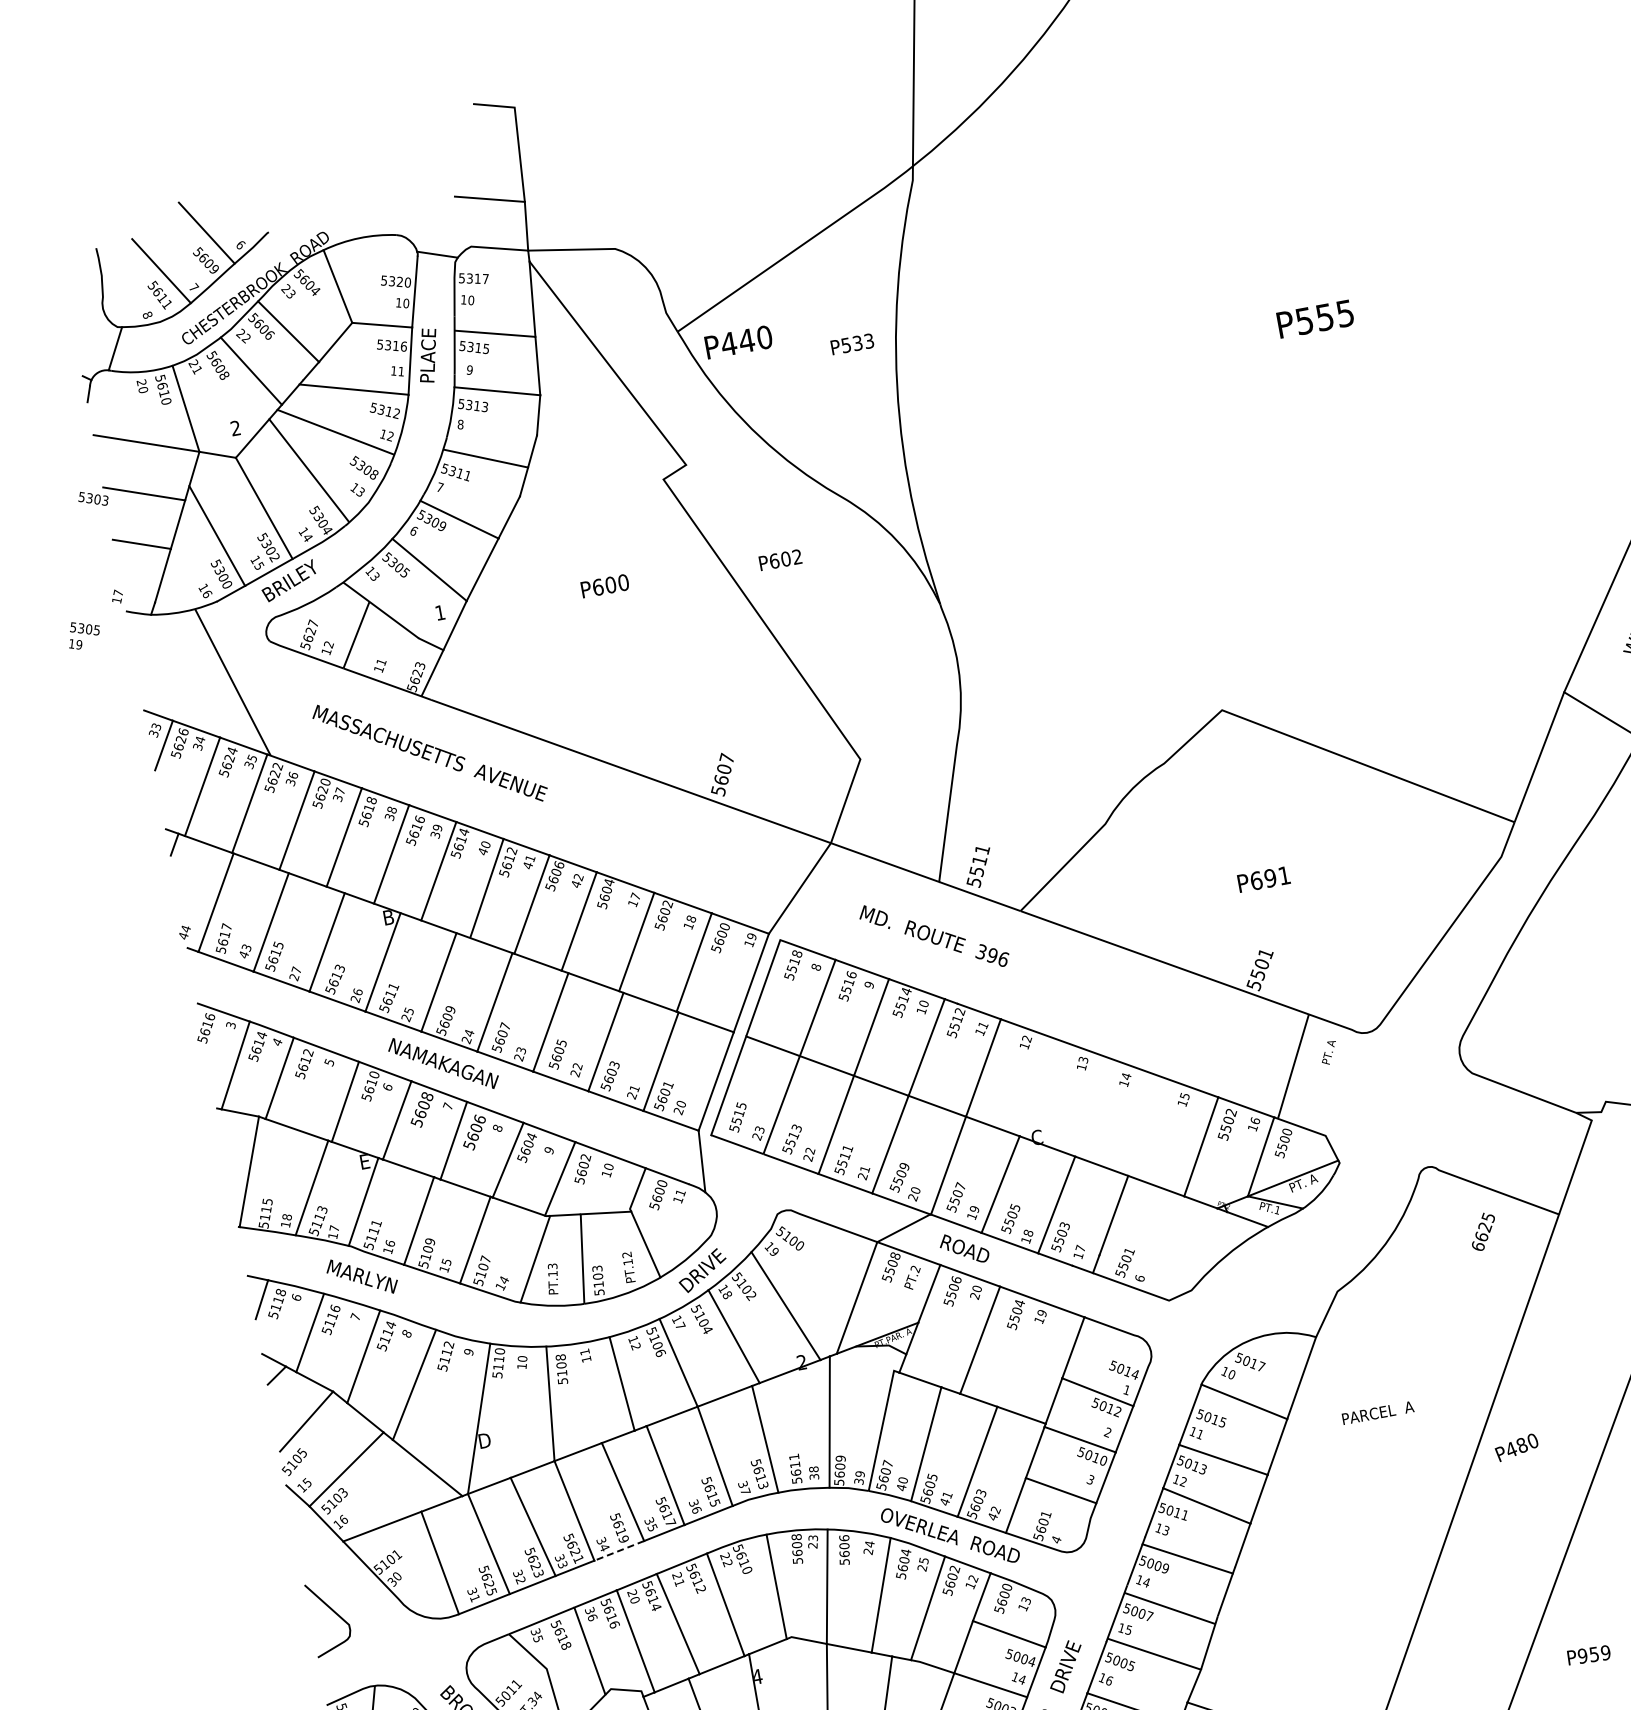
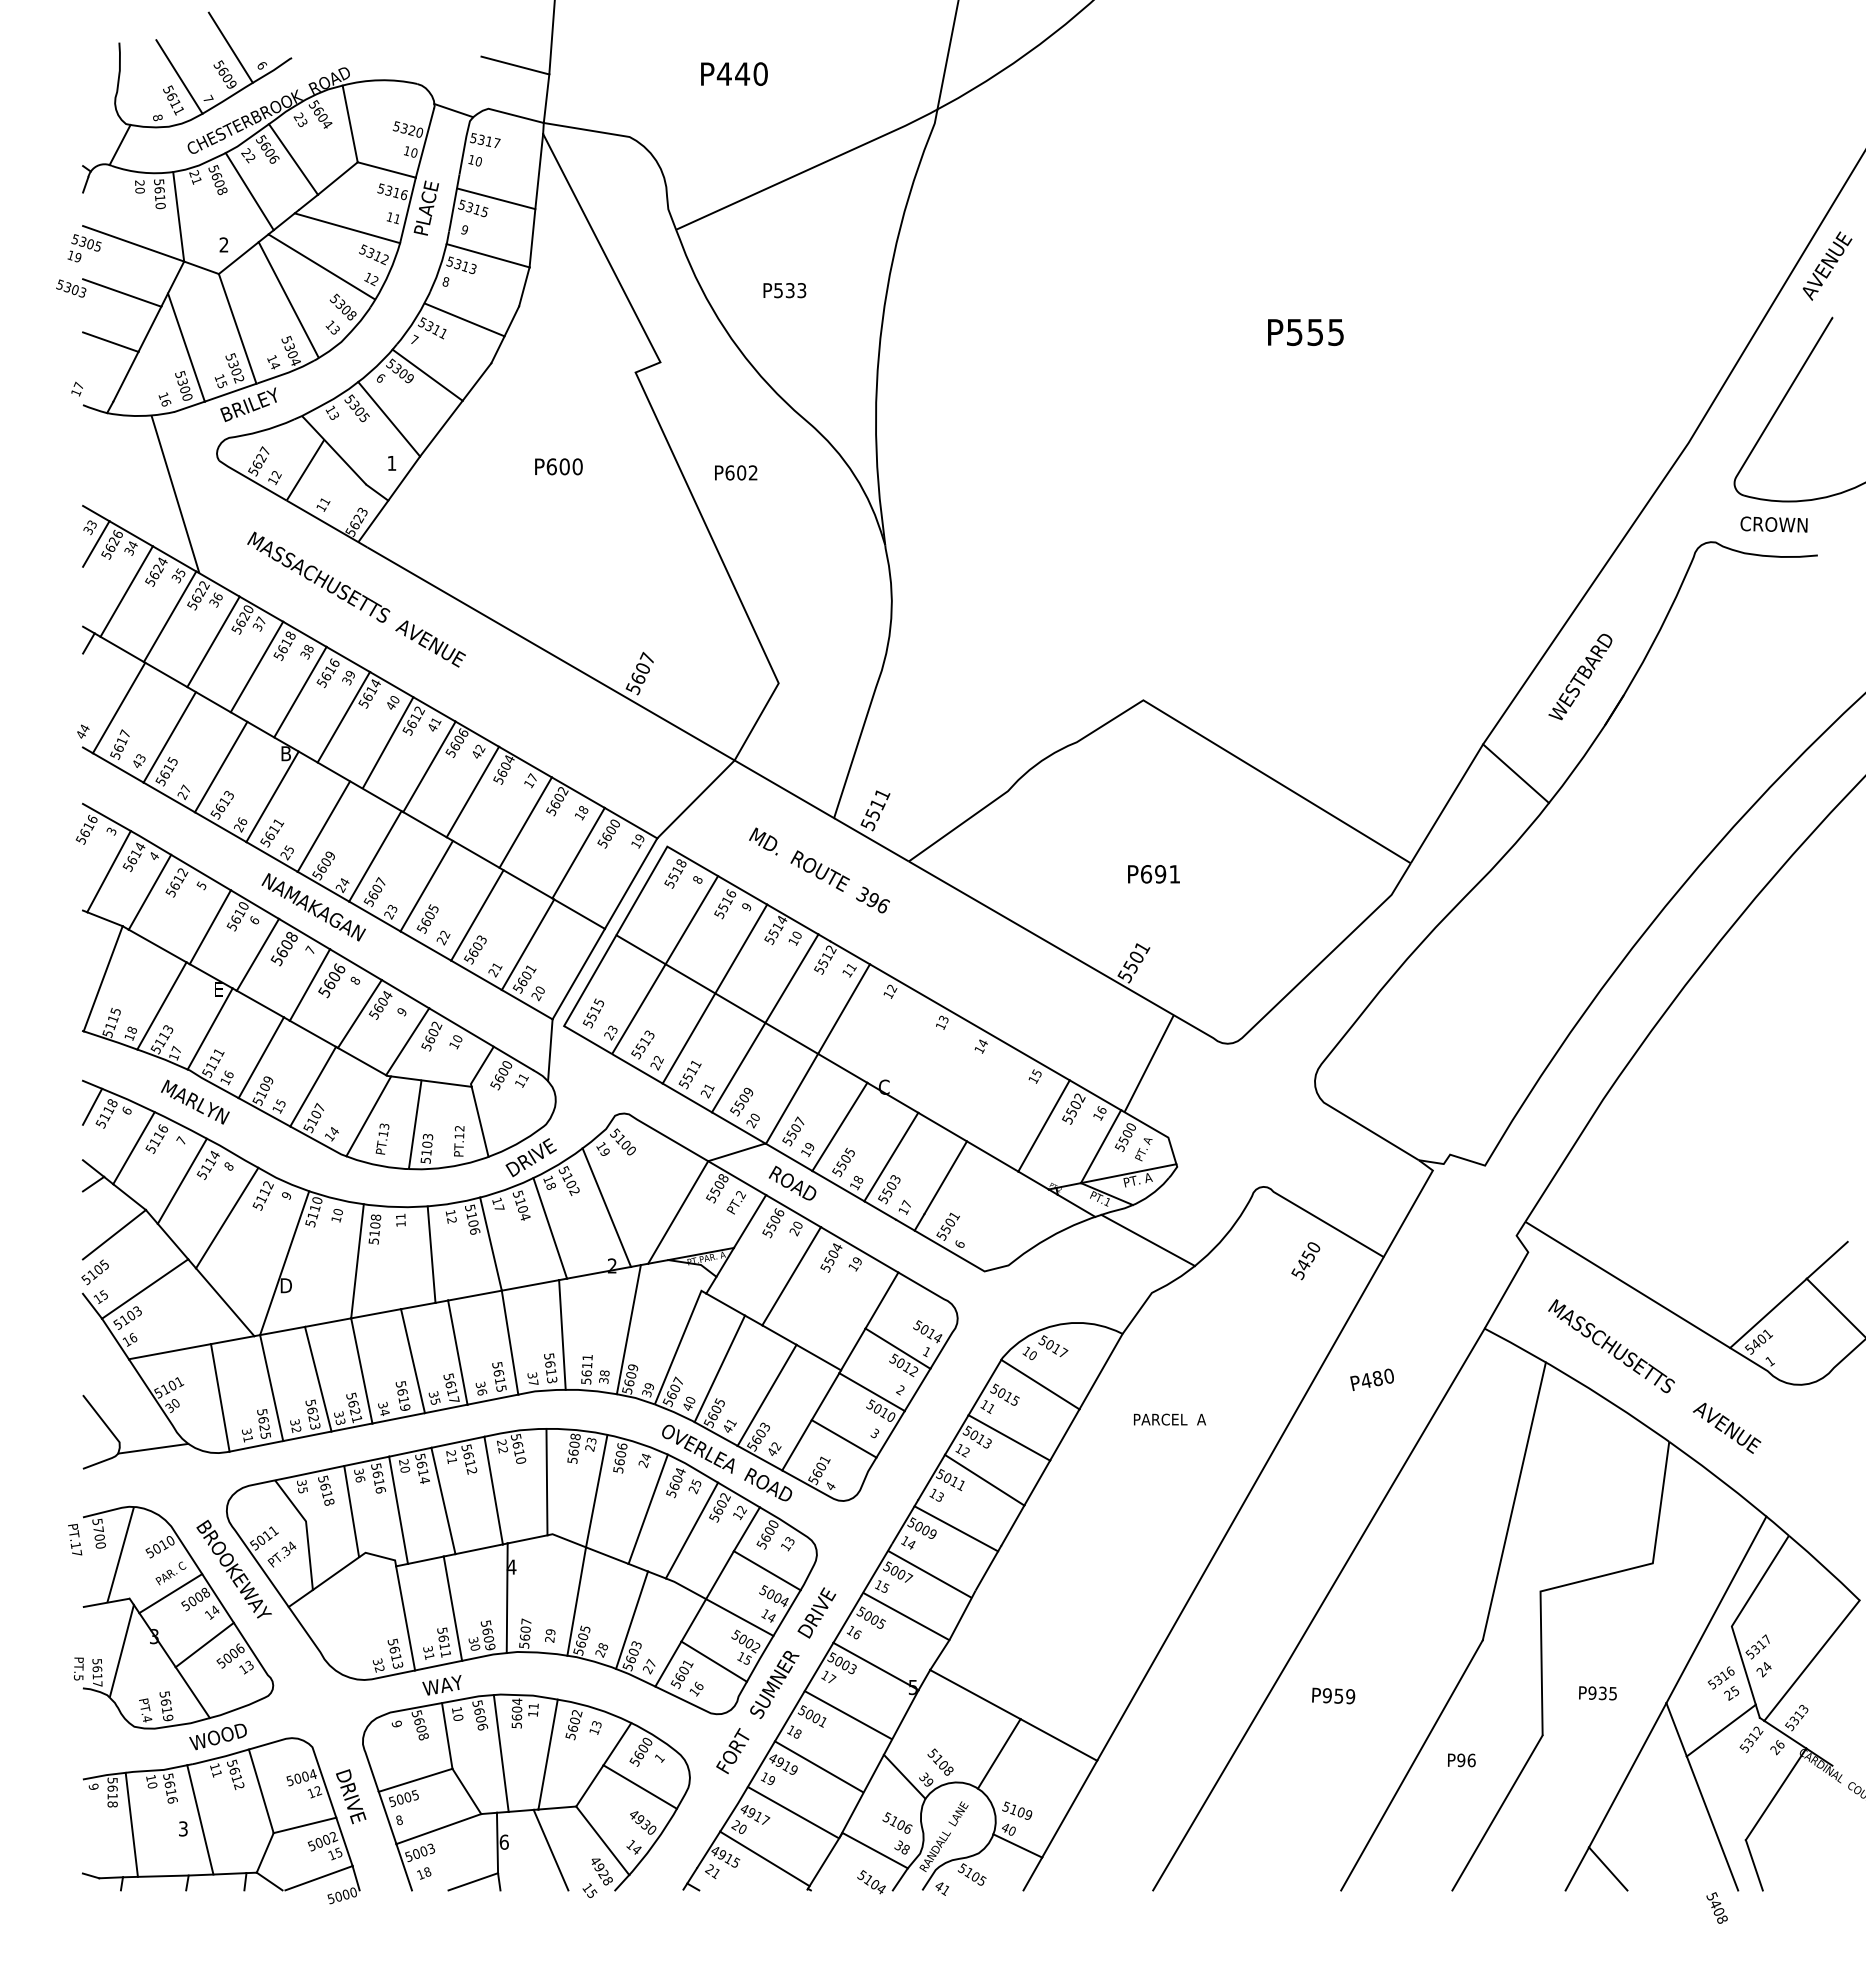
text: (738, 341) -> (734, 73), moved
text: (852, 344) -> (784, 290), moved
text: (83, 634) -> (84, 248), moved
text: (1328, 1052) -> (1143, 1149), moved
text: (1482, 1231) -> (1305, 1260), 6625 -> 5450
line: (1323, 1240) -> (1147, 1240), added
text: (1516, 1447) -> (1371, 1379), moved
line: (619, 1551) -> (398, 1418), dashed -> solid
line: (383, 1624) -> (153, 1448), added

